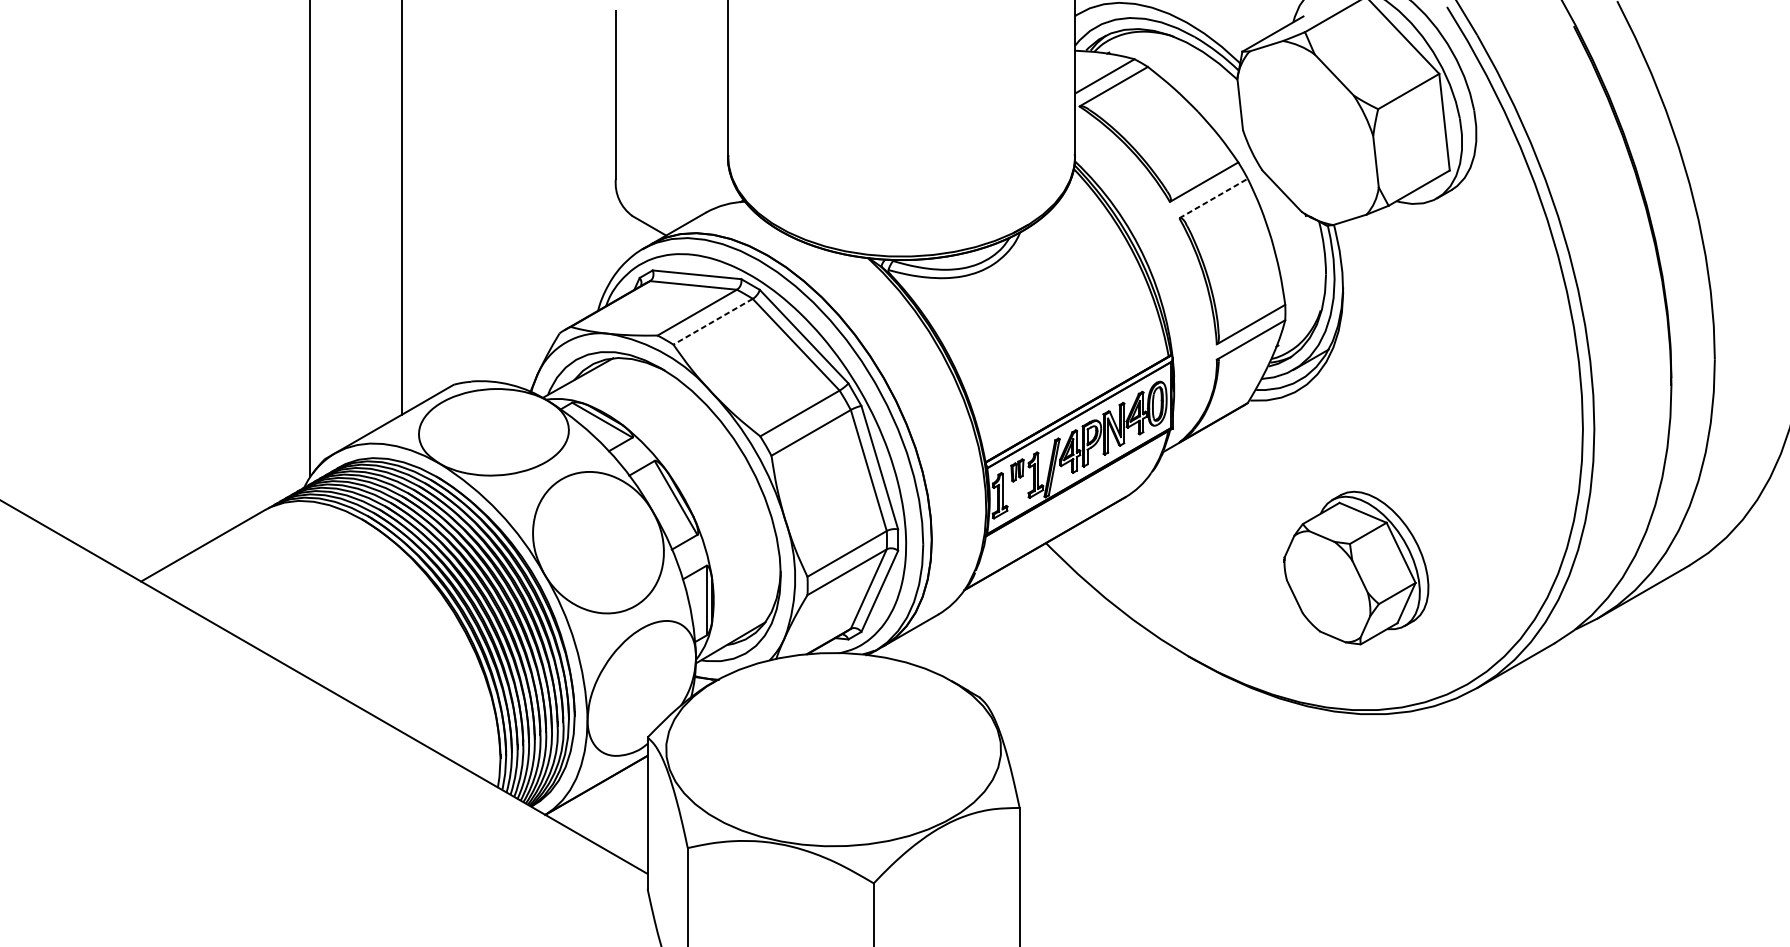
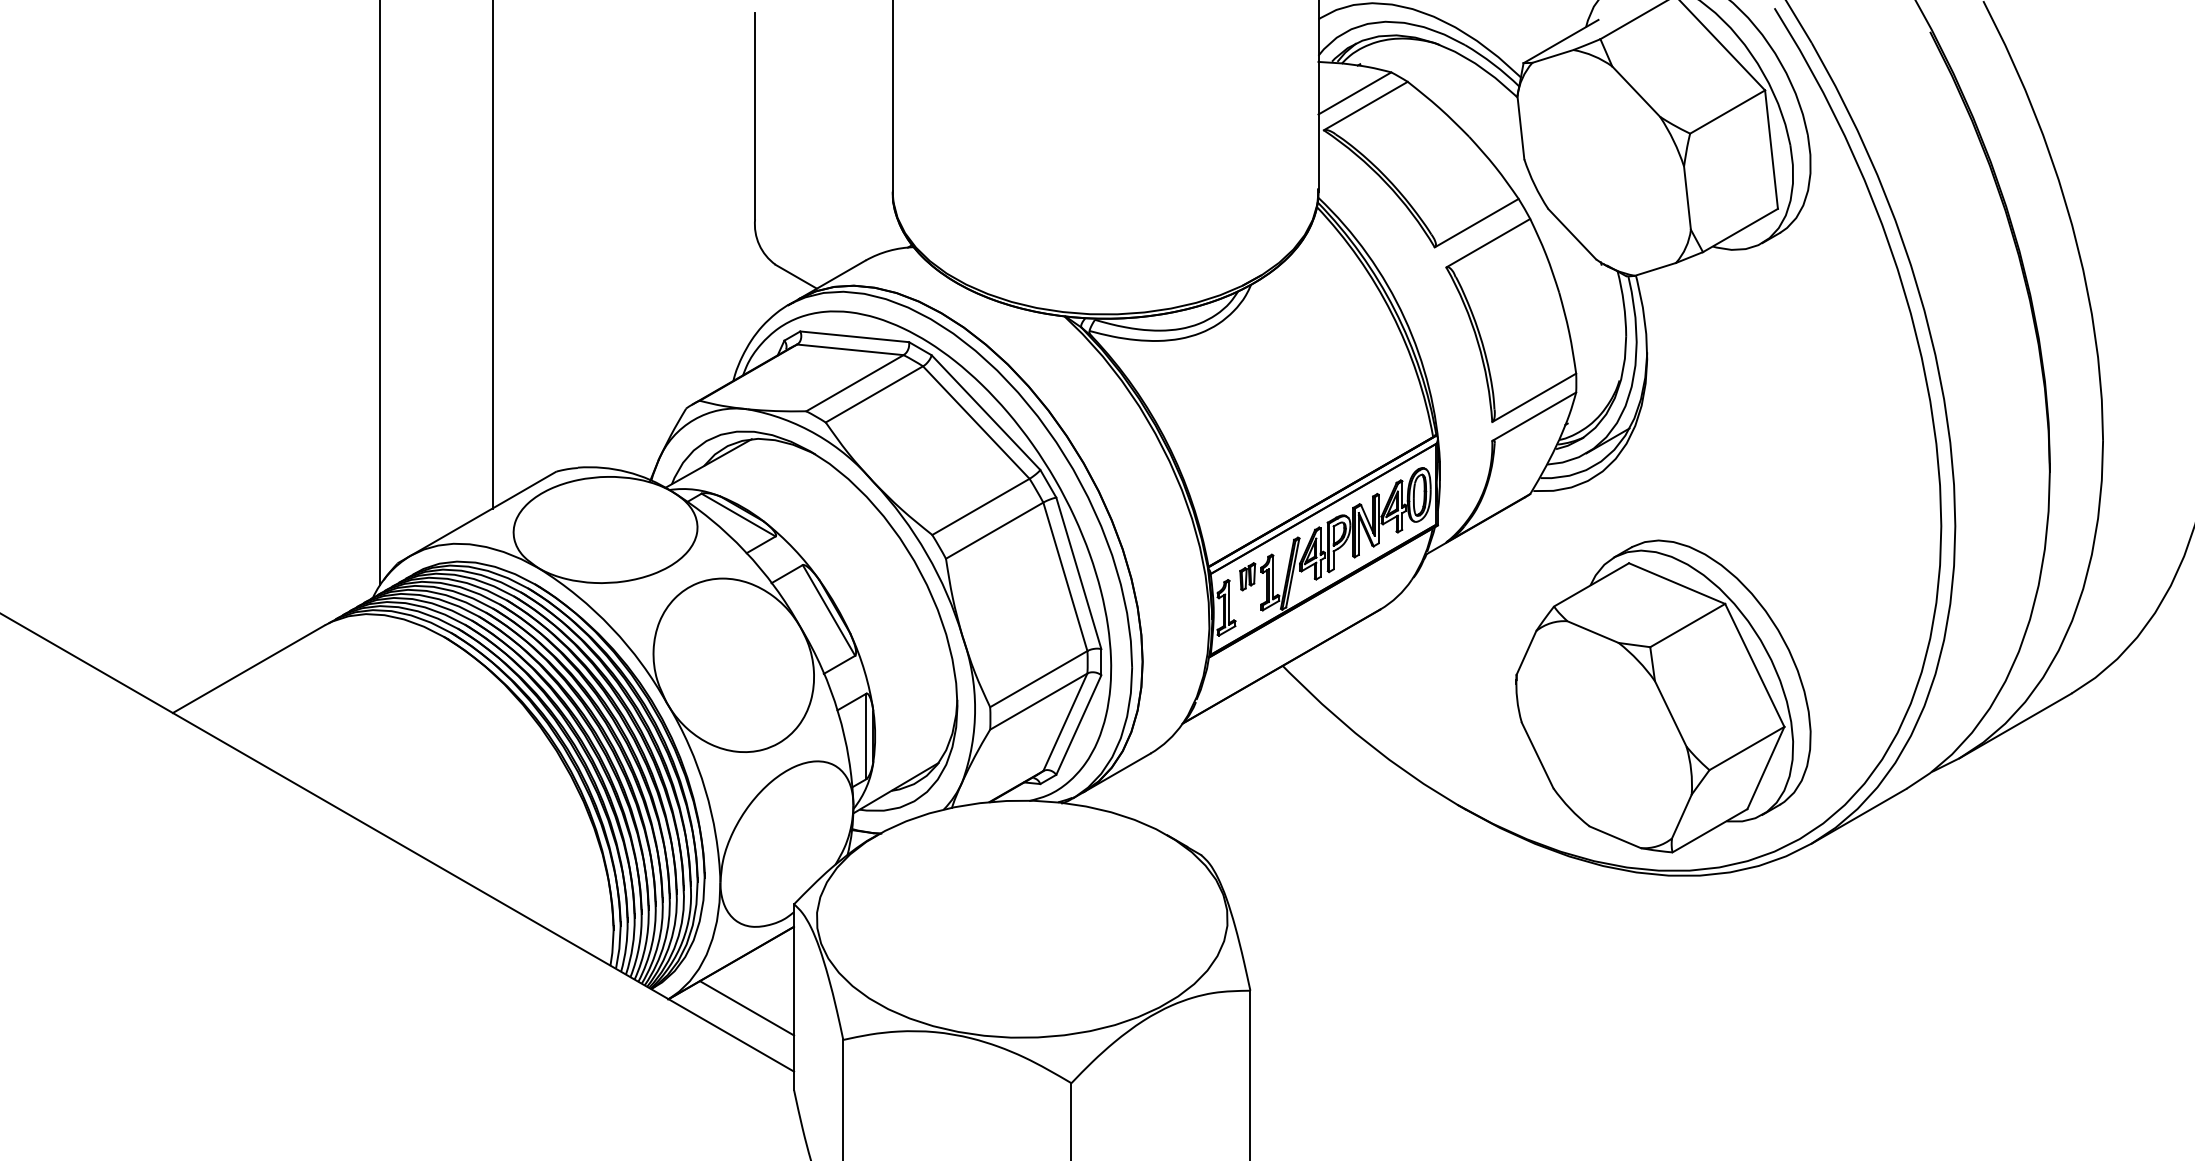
line: (1213, 197) -> (1488, 242), dashed -> solid
line: (712, 321) -> (873, 394), dashed -> solid
part: (1356, 568) -> (1663, 696), size x1.67
line: (608, 822) -> (746, 1008), added

